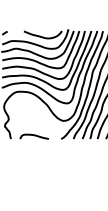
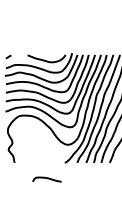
curve: (33, 135) -> (46, 178), moved

